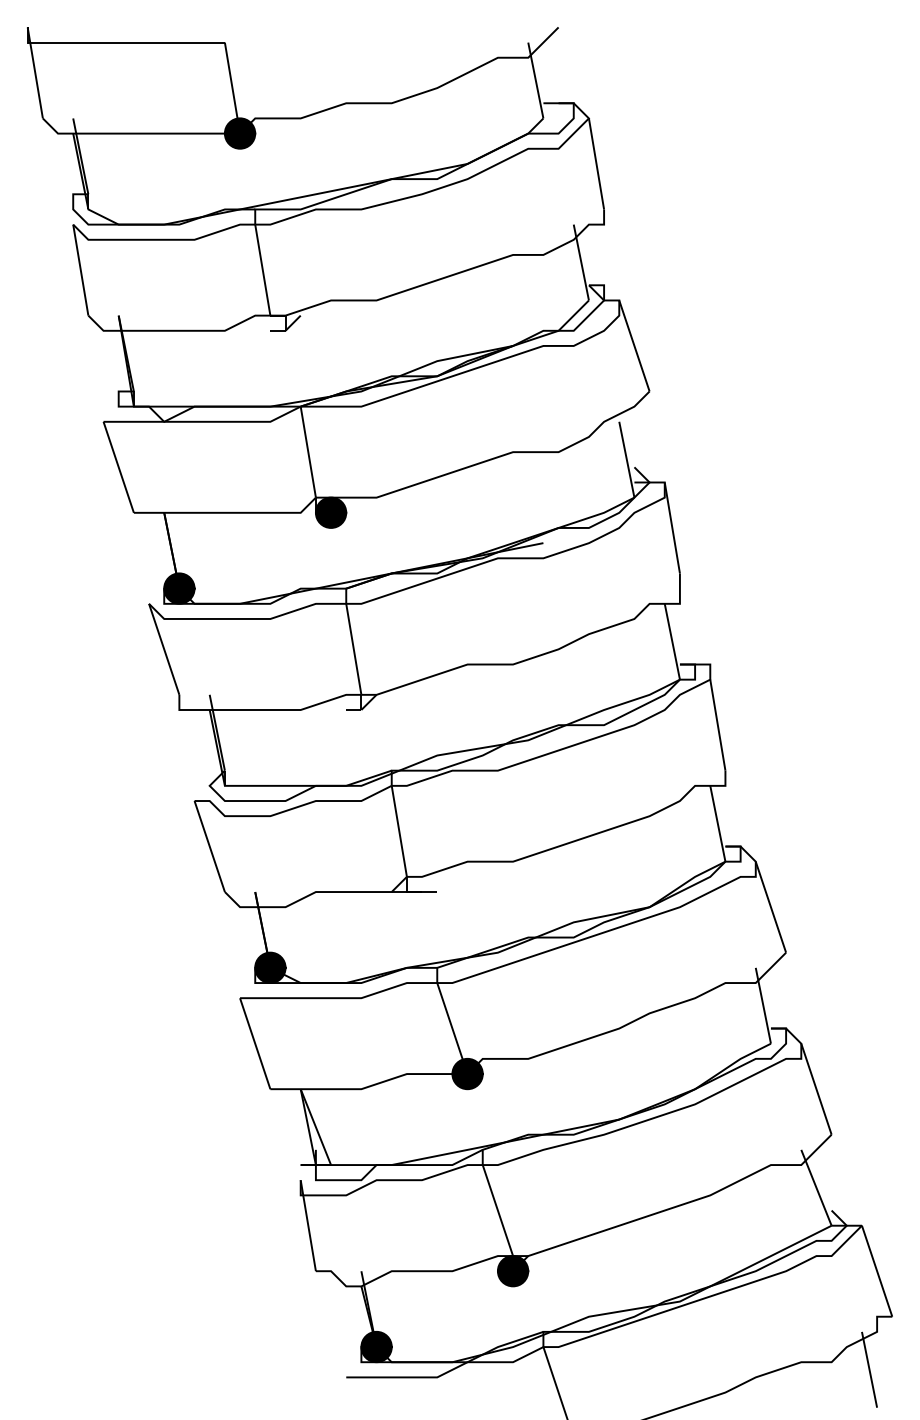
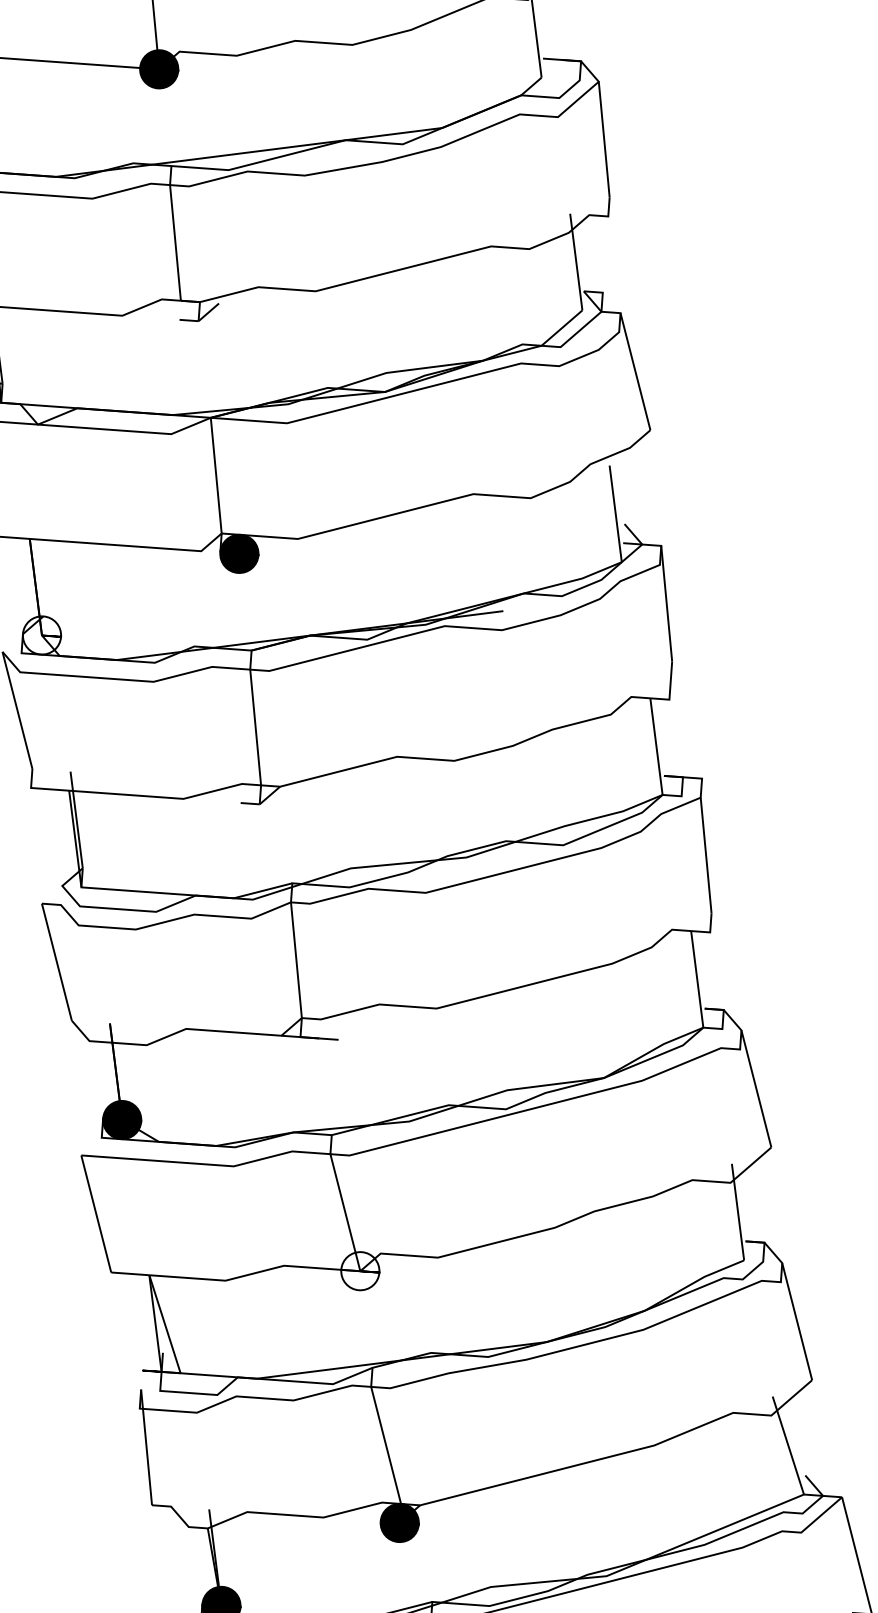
fill: (179, 588) -> (42, 635), removed
fill: (467, 1073) -> (360, 1270), removed

